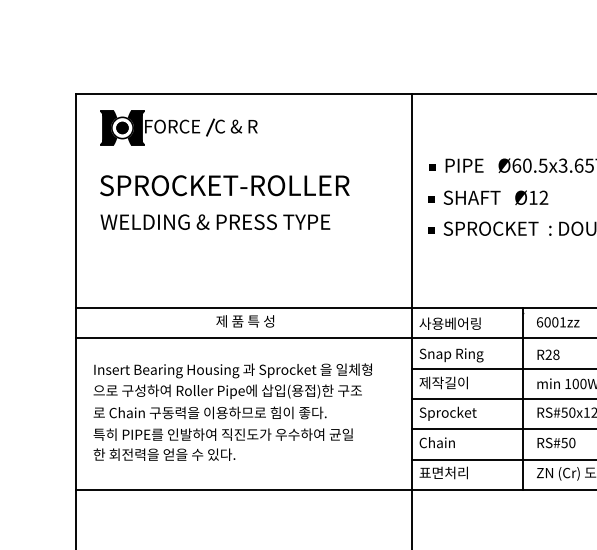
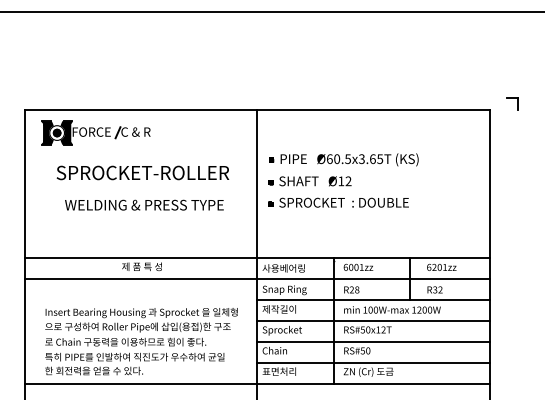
text: (224, 185) -> (142, 172), moved
text: (215, 221) -> (144, 204), moved
text: (232, 412) -> (141, 341), moved

